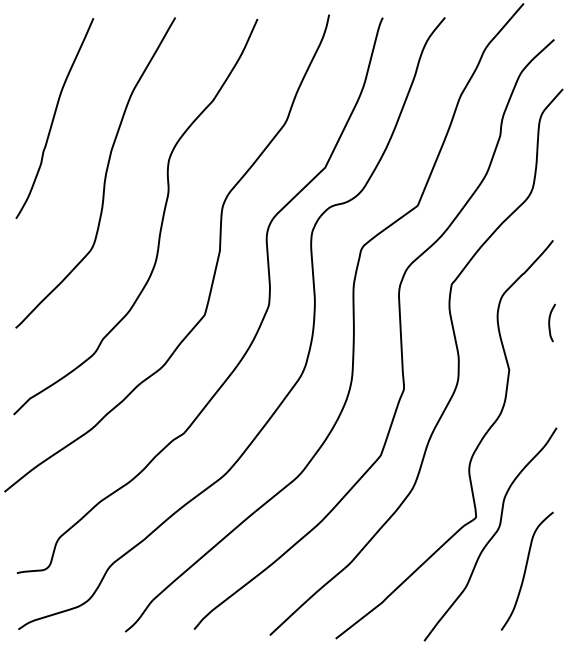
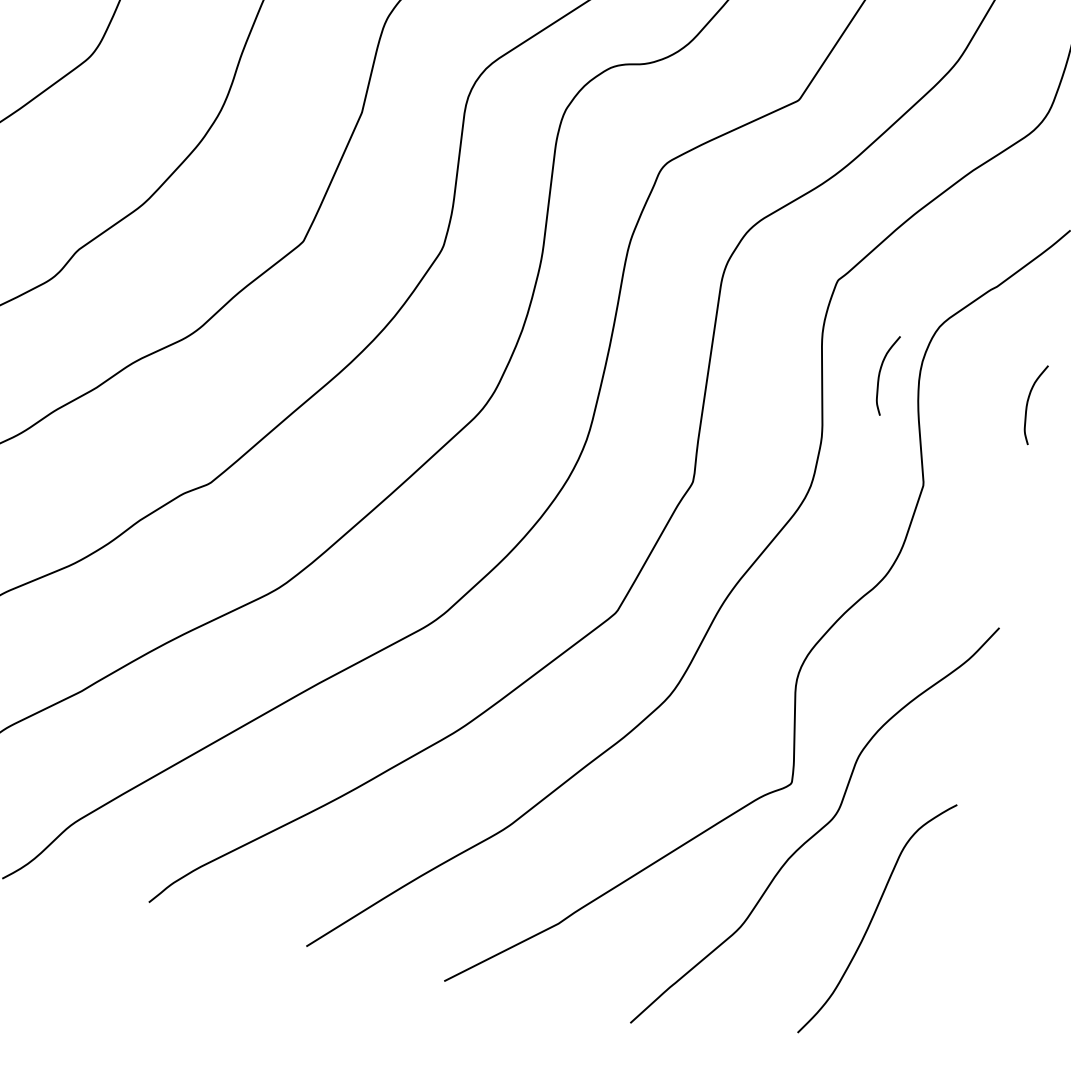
curve: (480, 322) -> (882, 373), added

